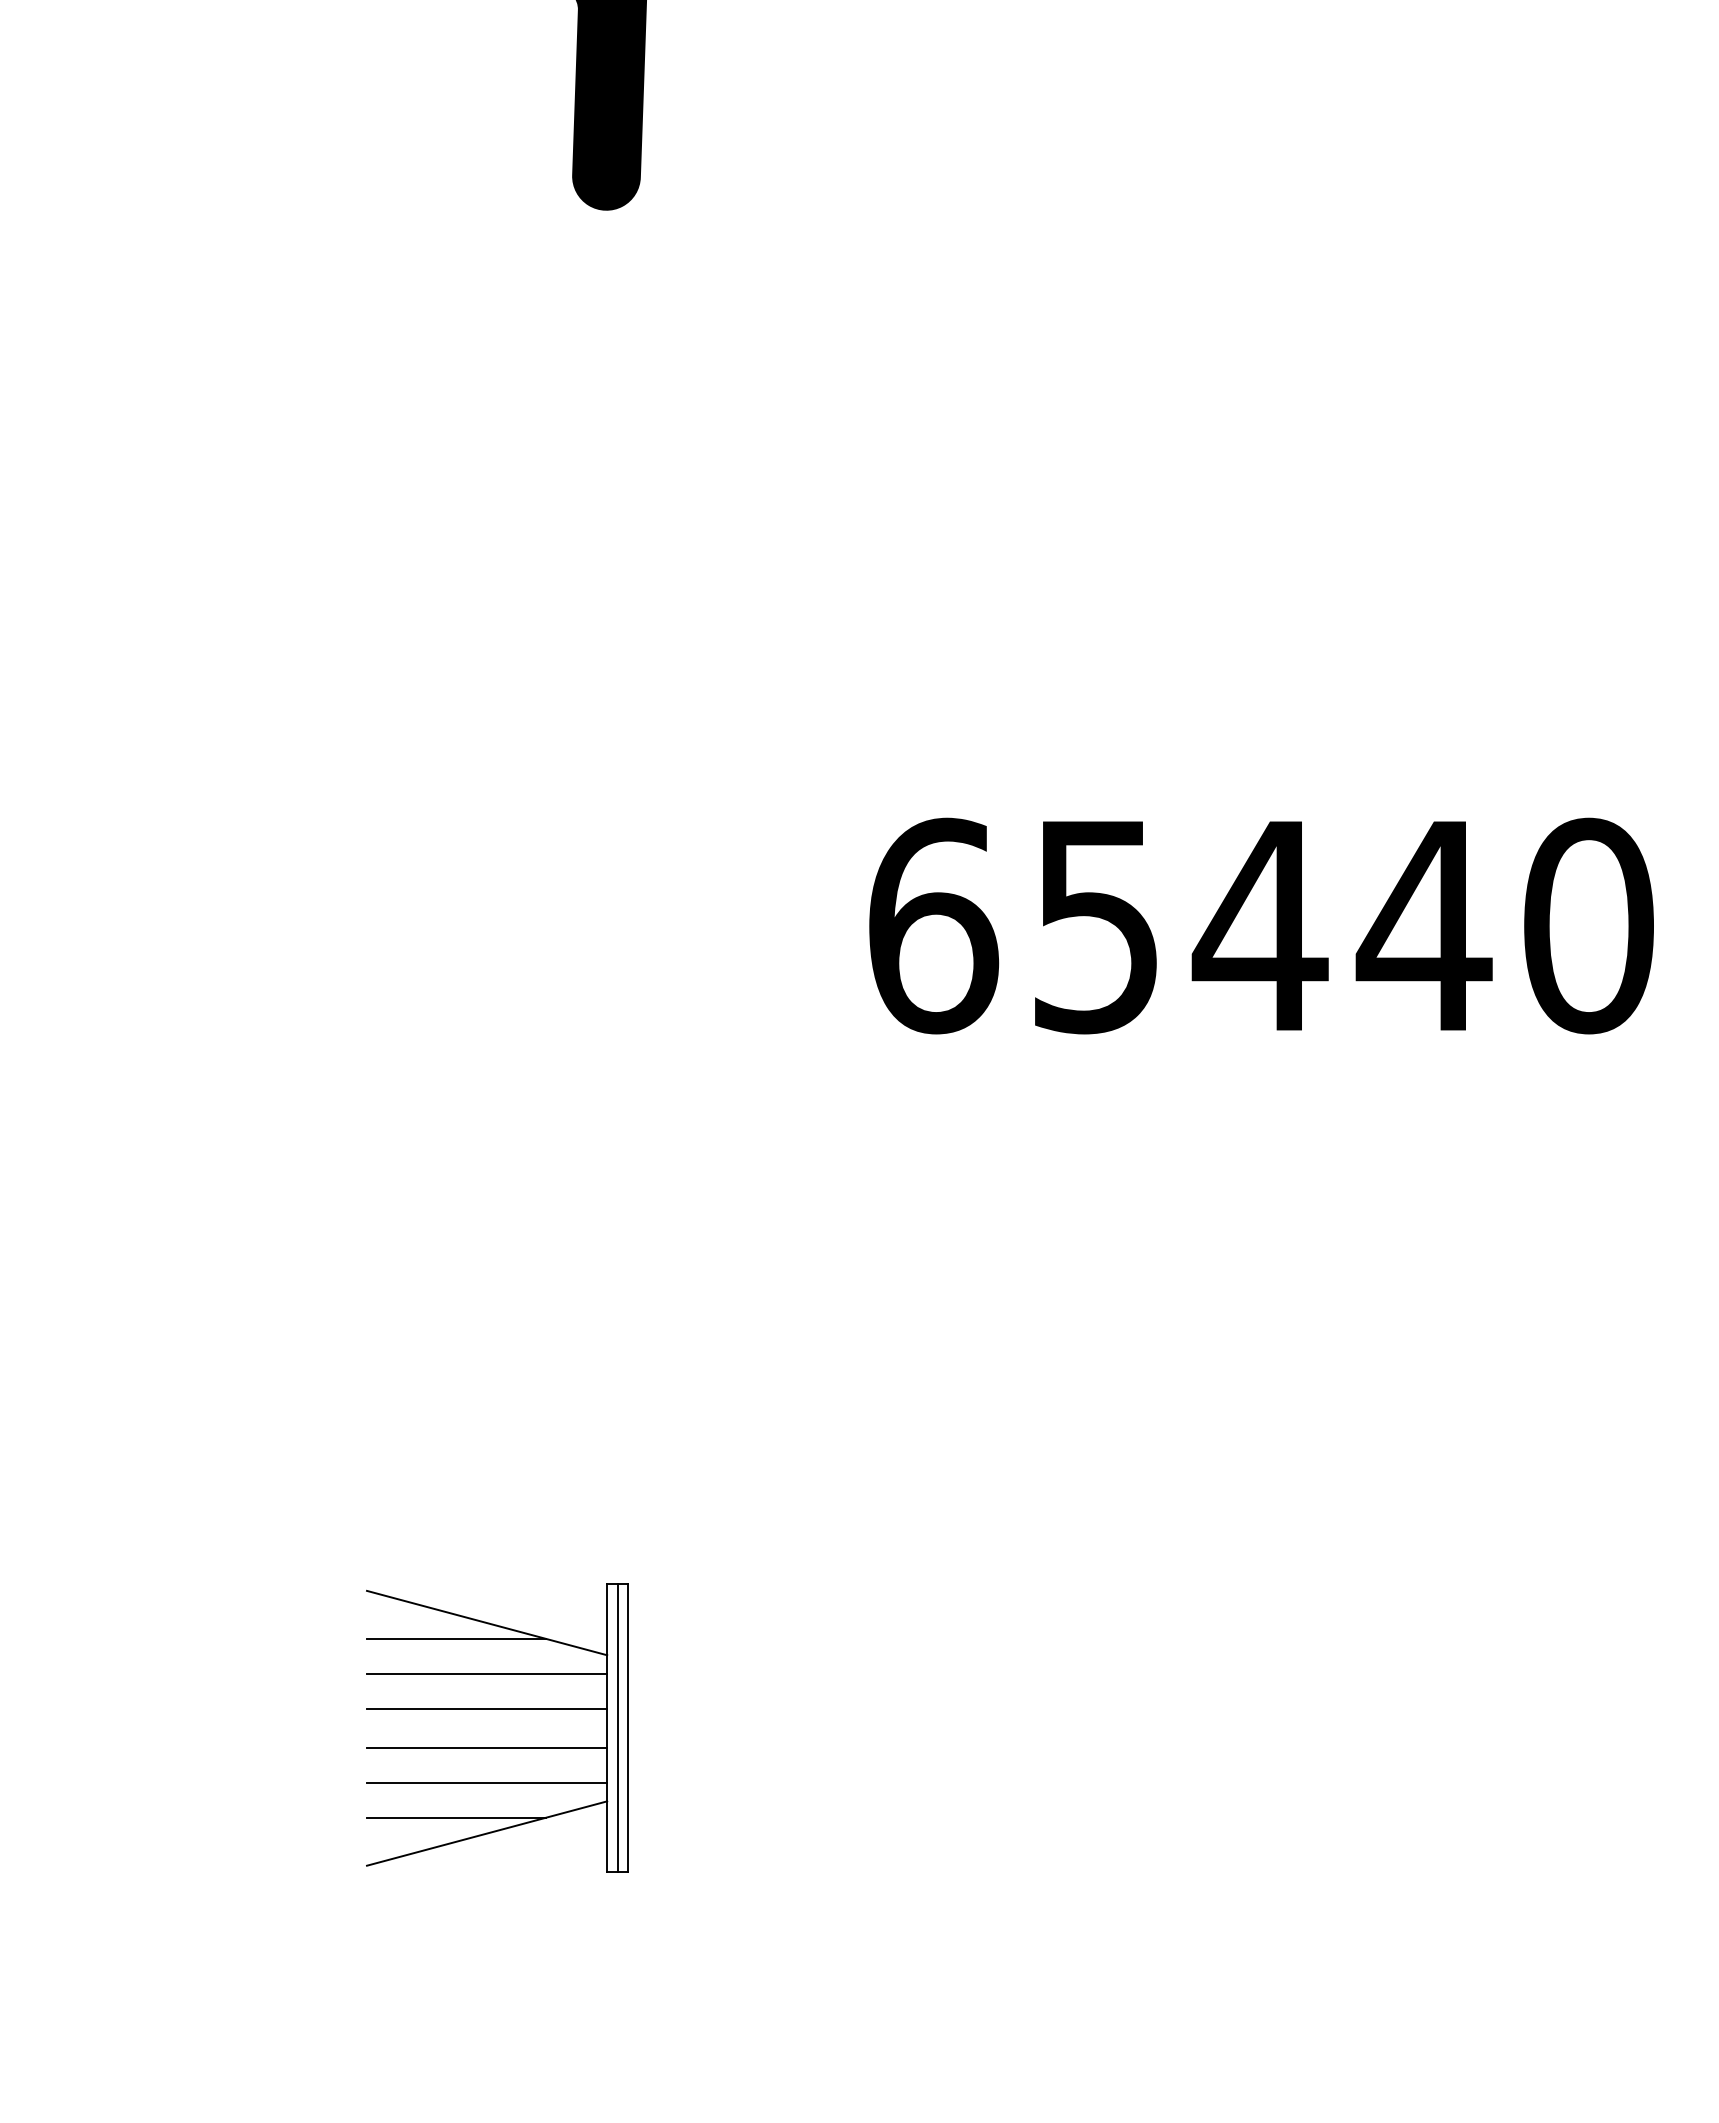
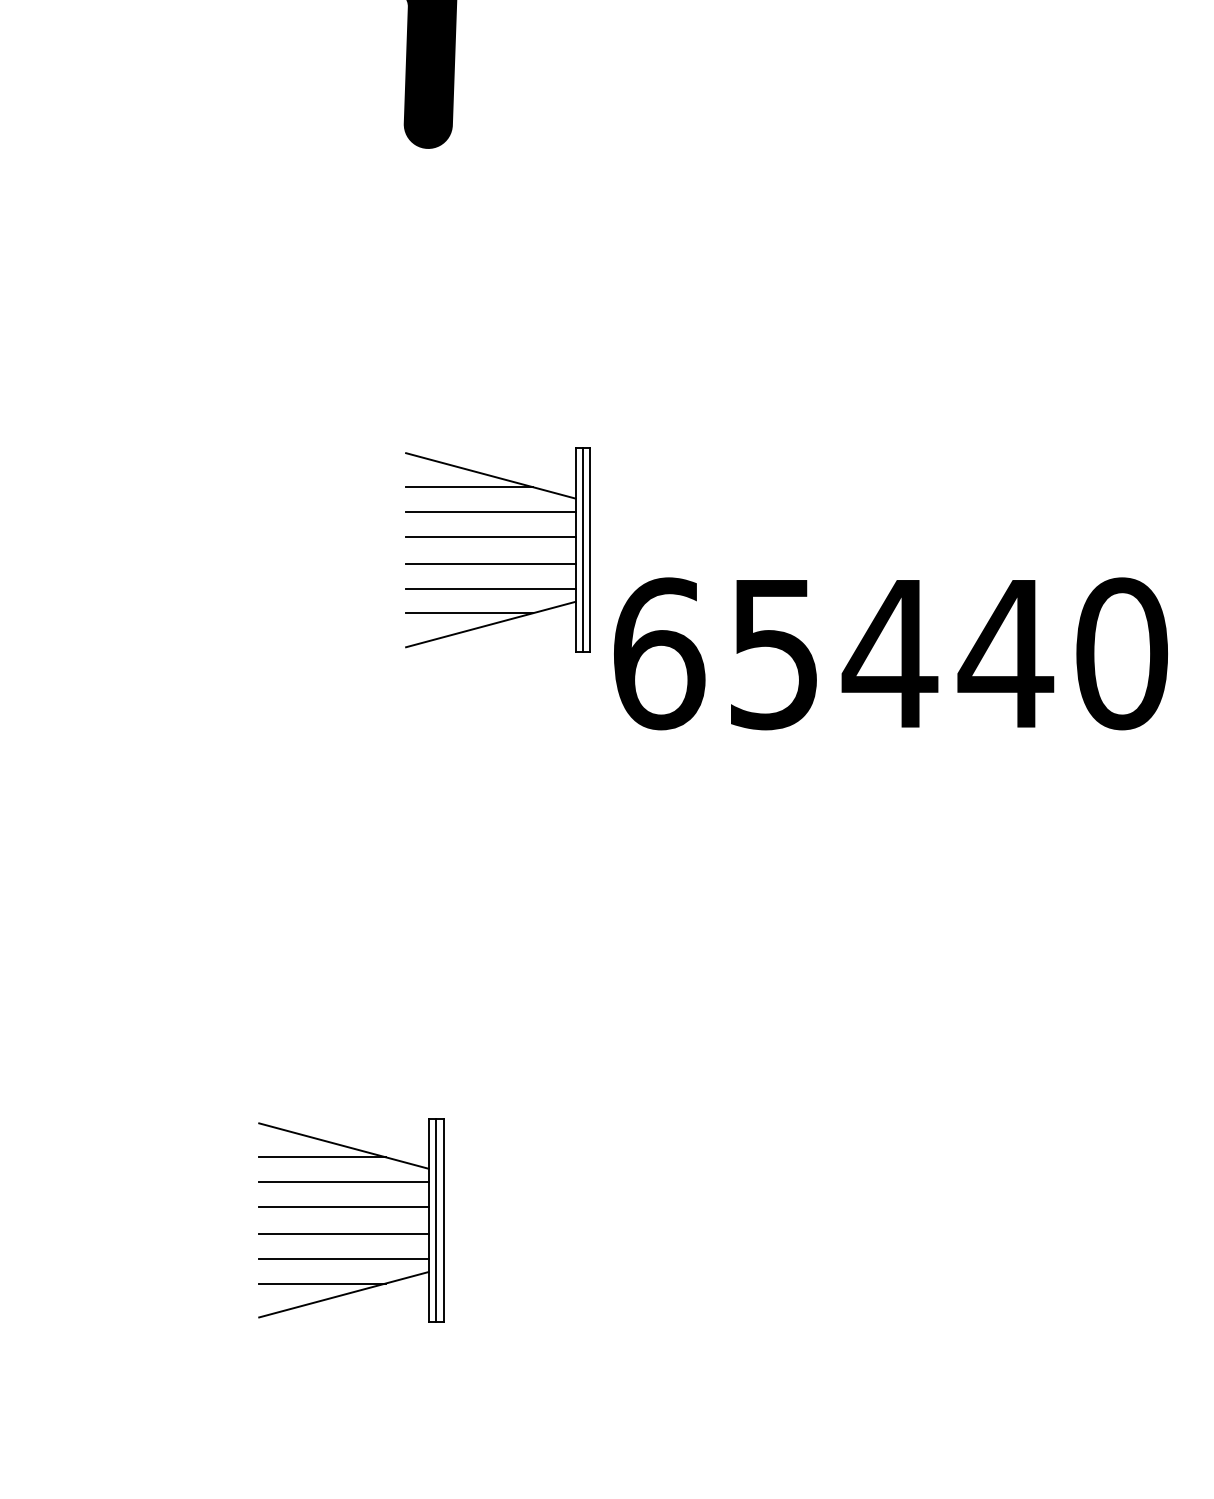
part: (705, 760) -> (498, 536), added

